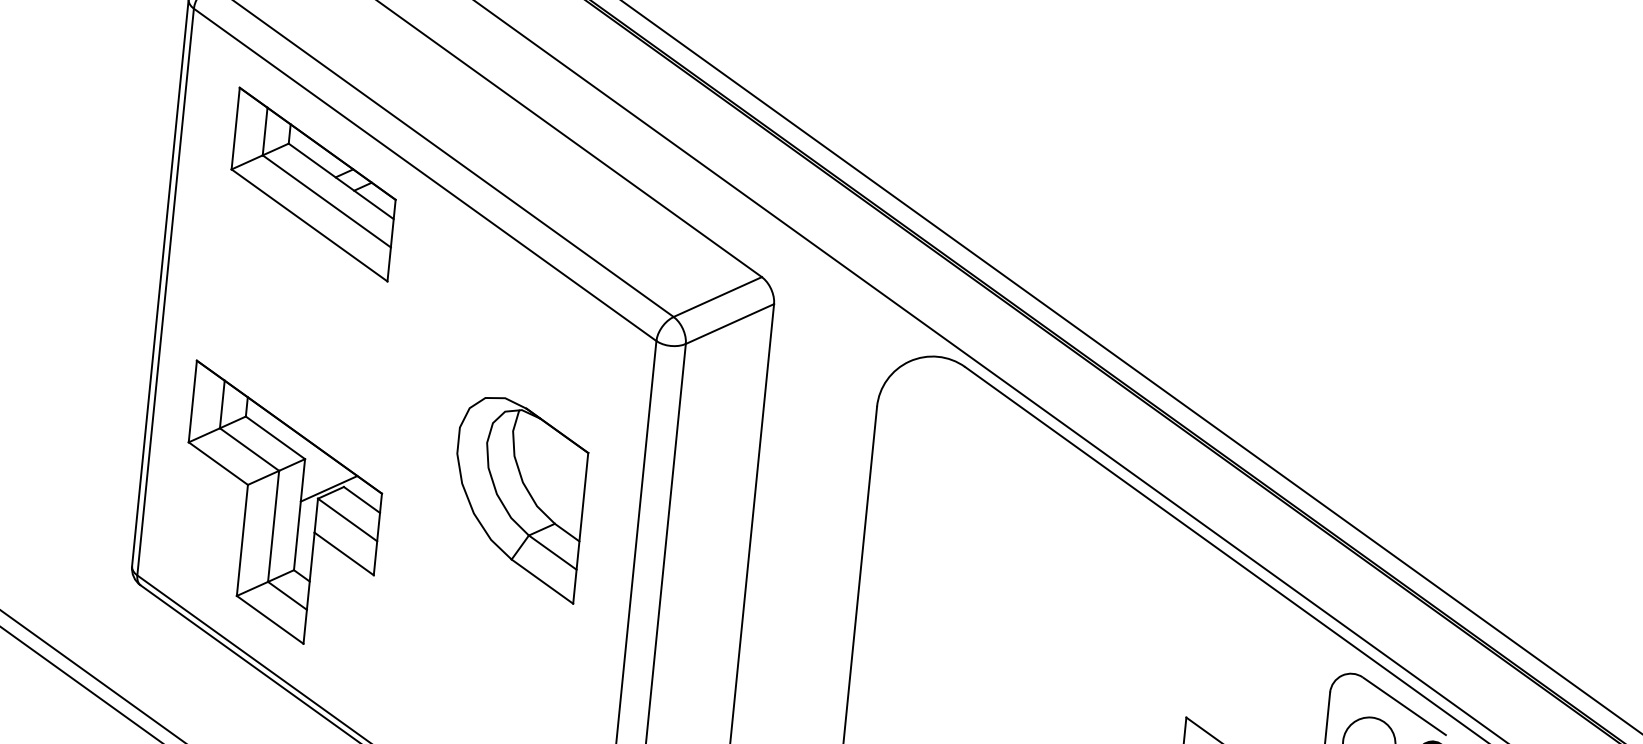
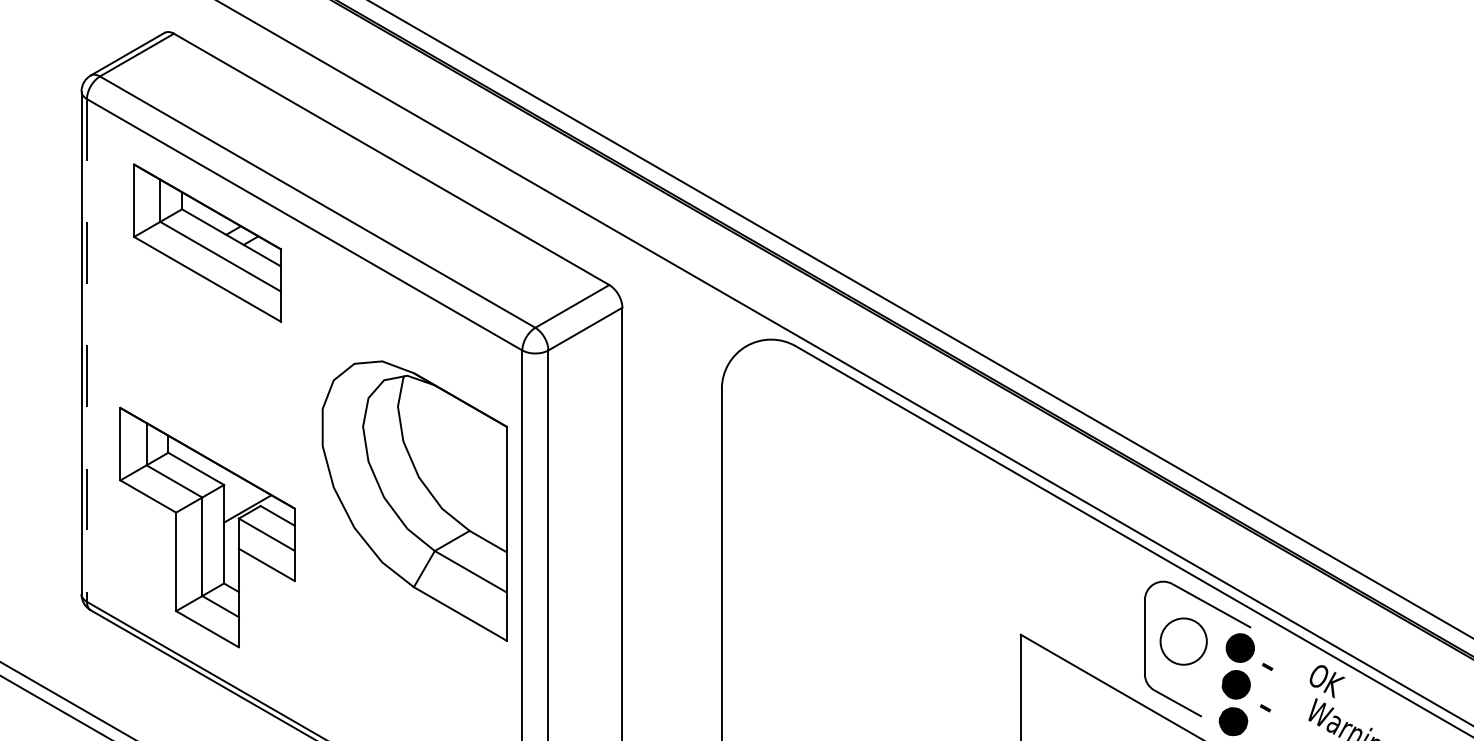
line: (165, 292) -> (86, 350), solid -> dashed
part: (517, 499) -> (414, 501), size x1.6

